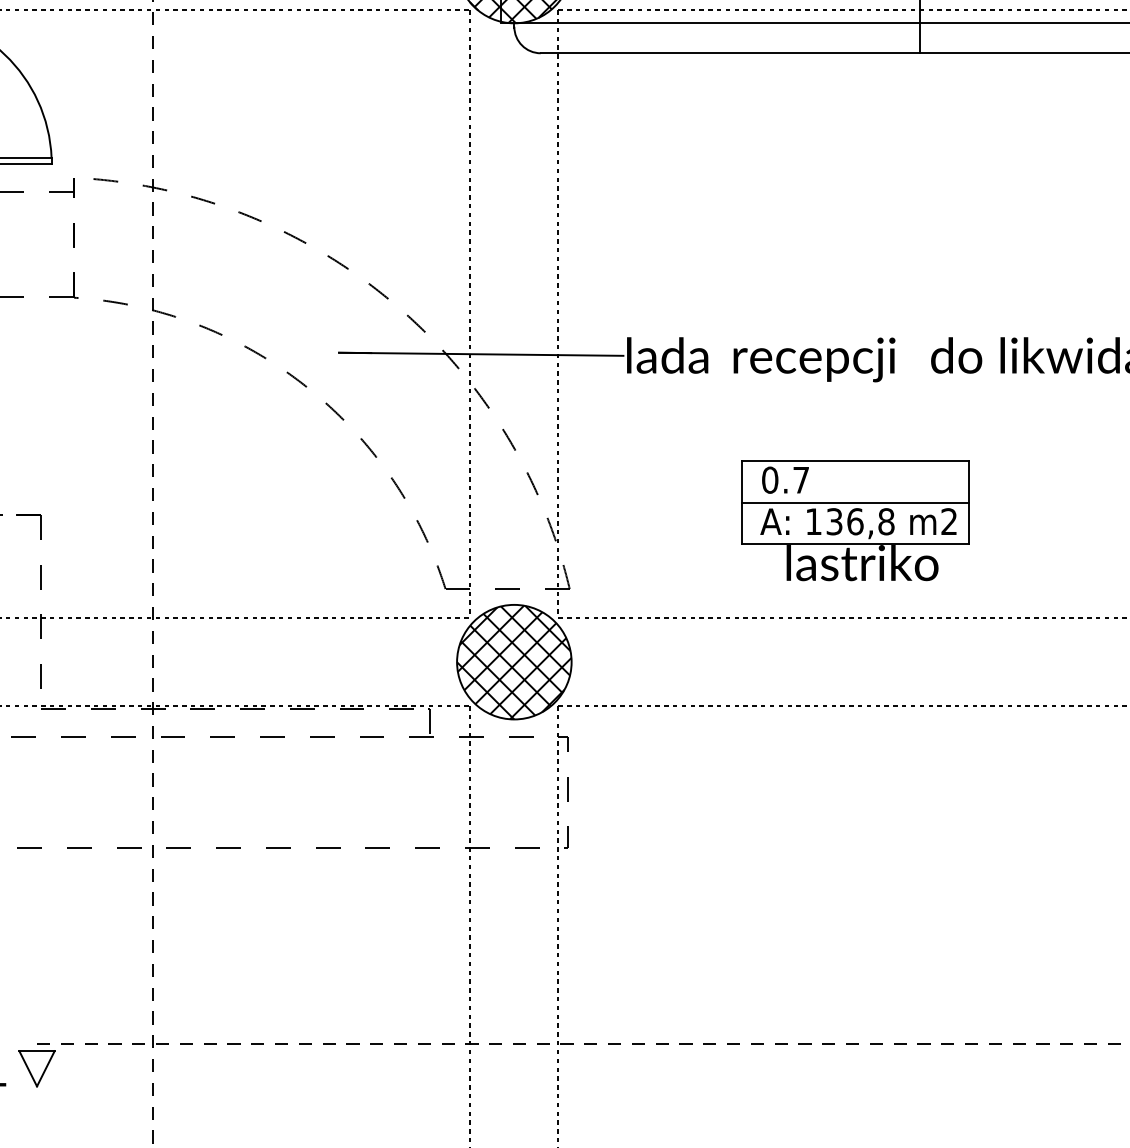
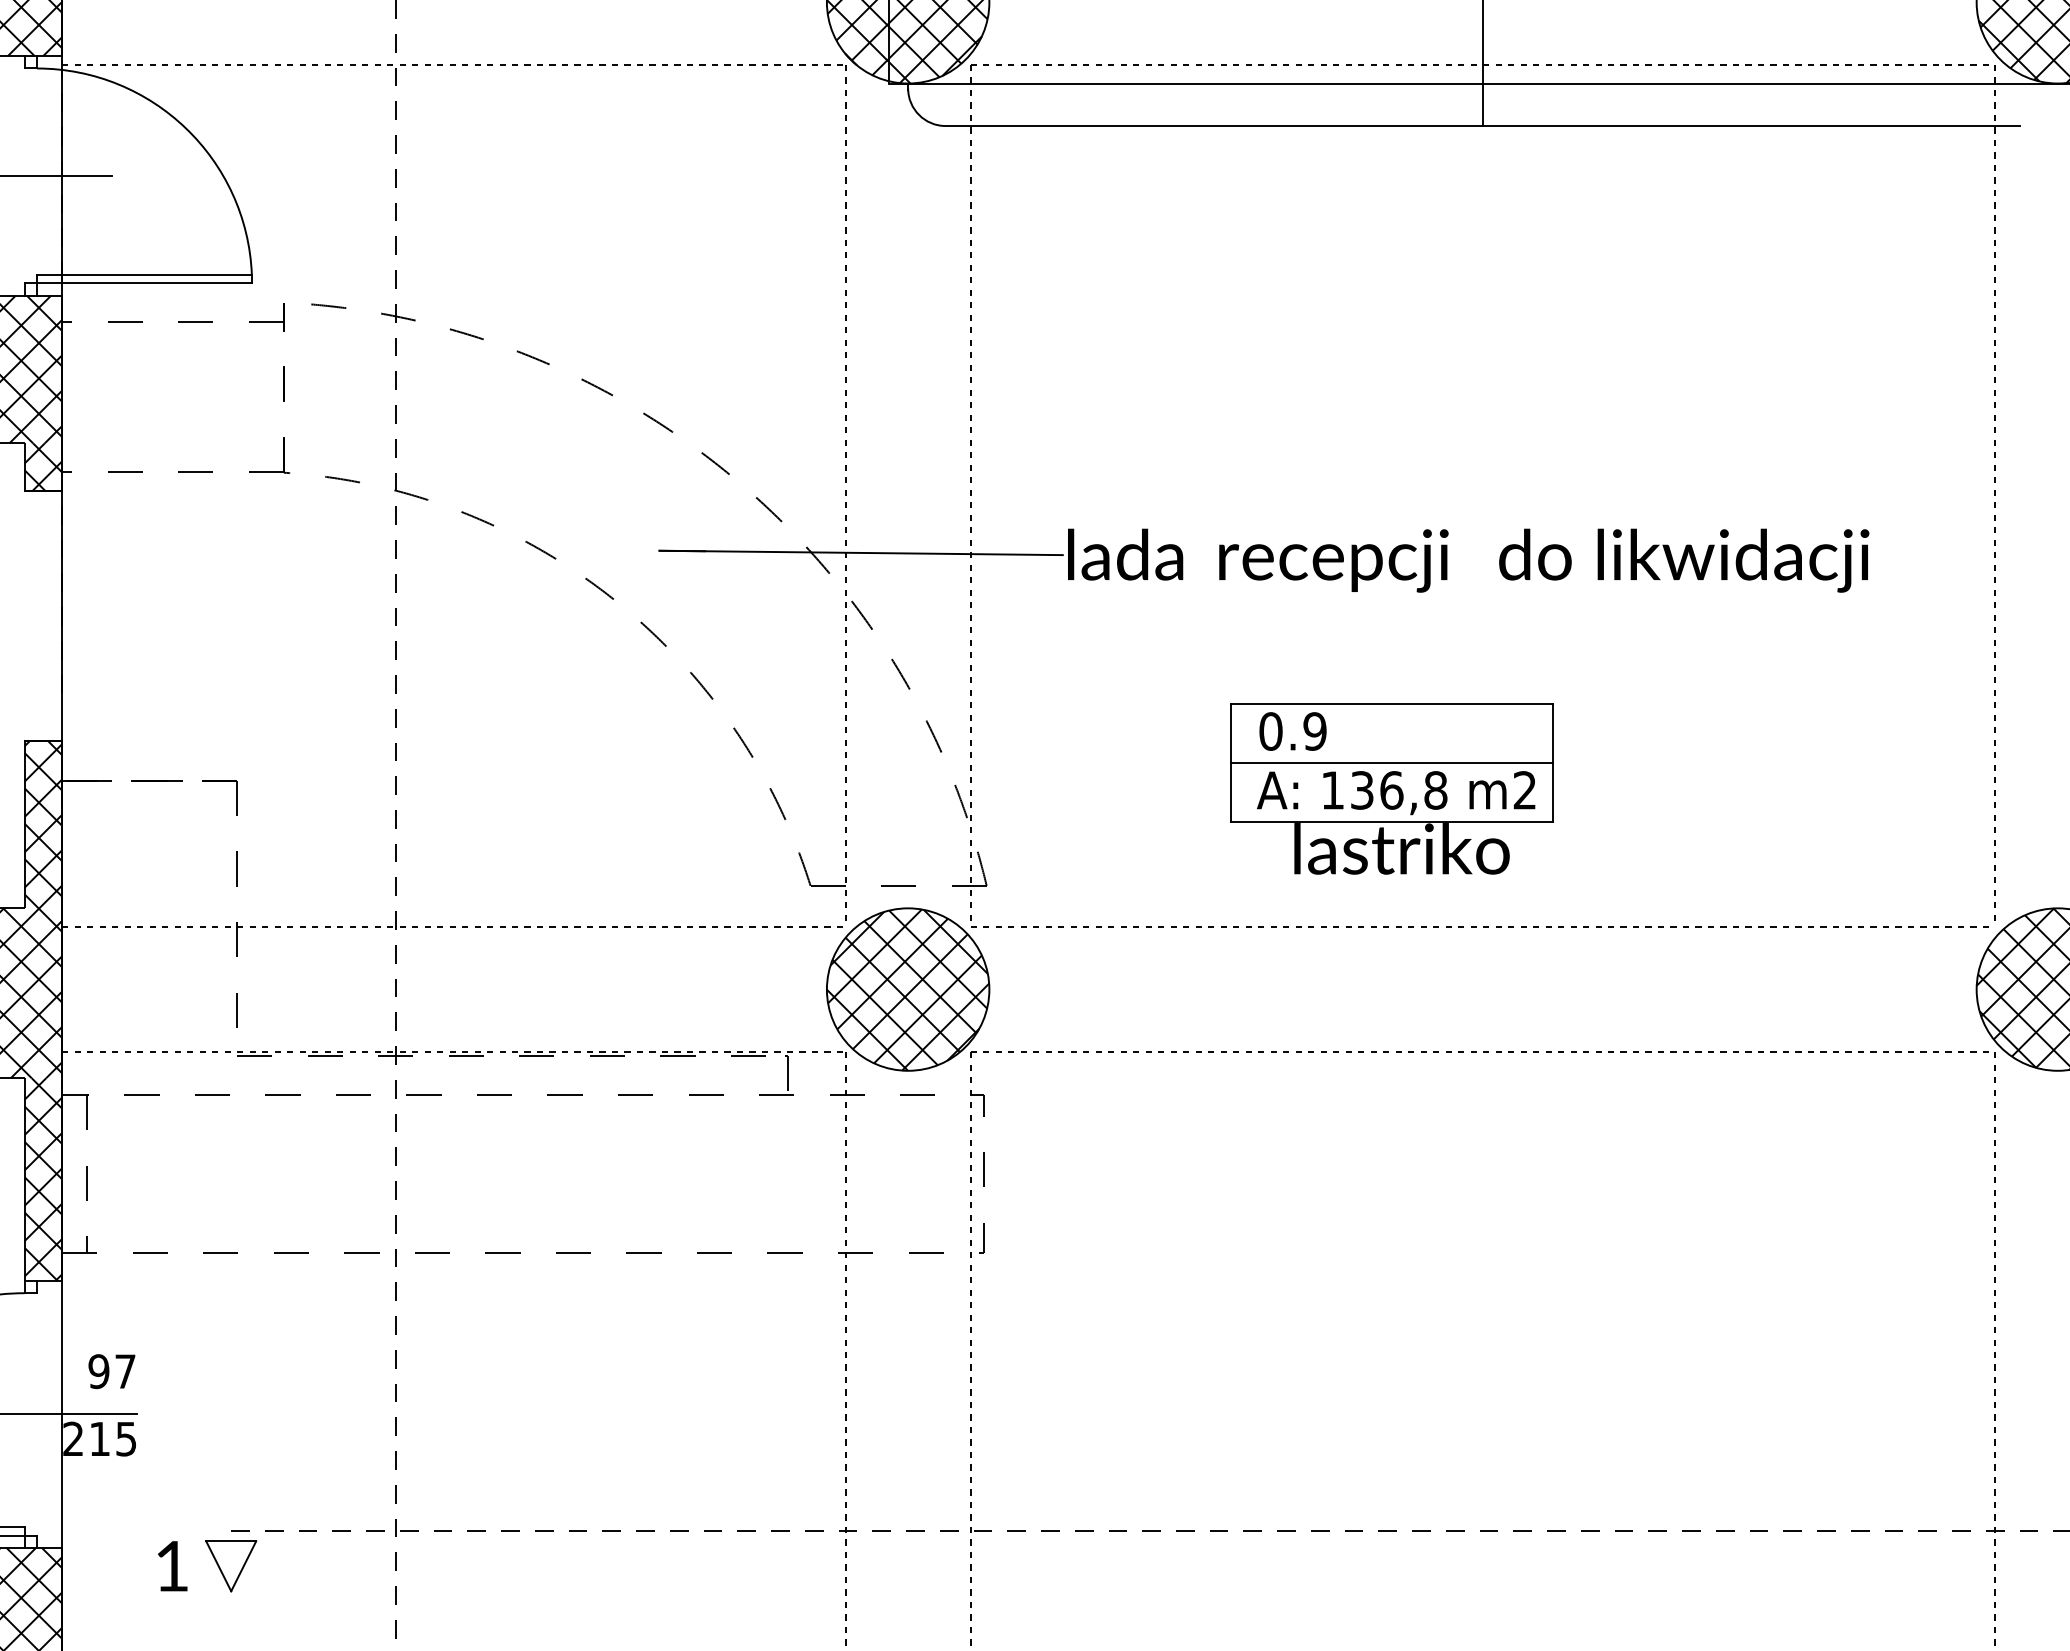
text: (800, 480) -> (1314, 731), 0.7 -> 0.9

